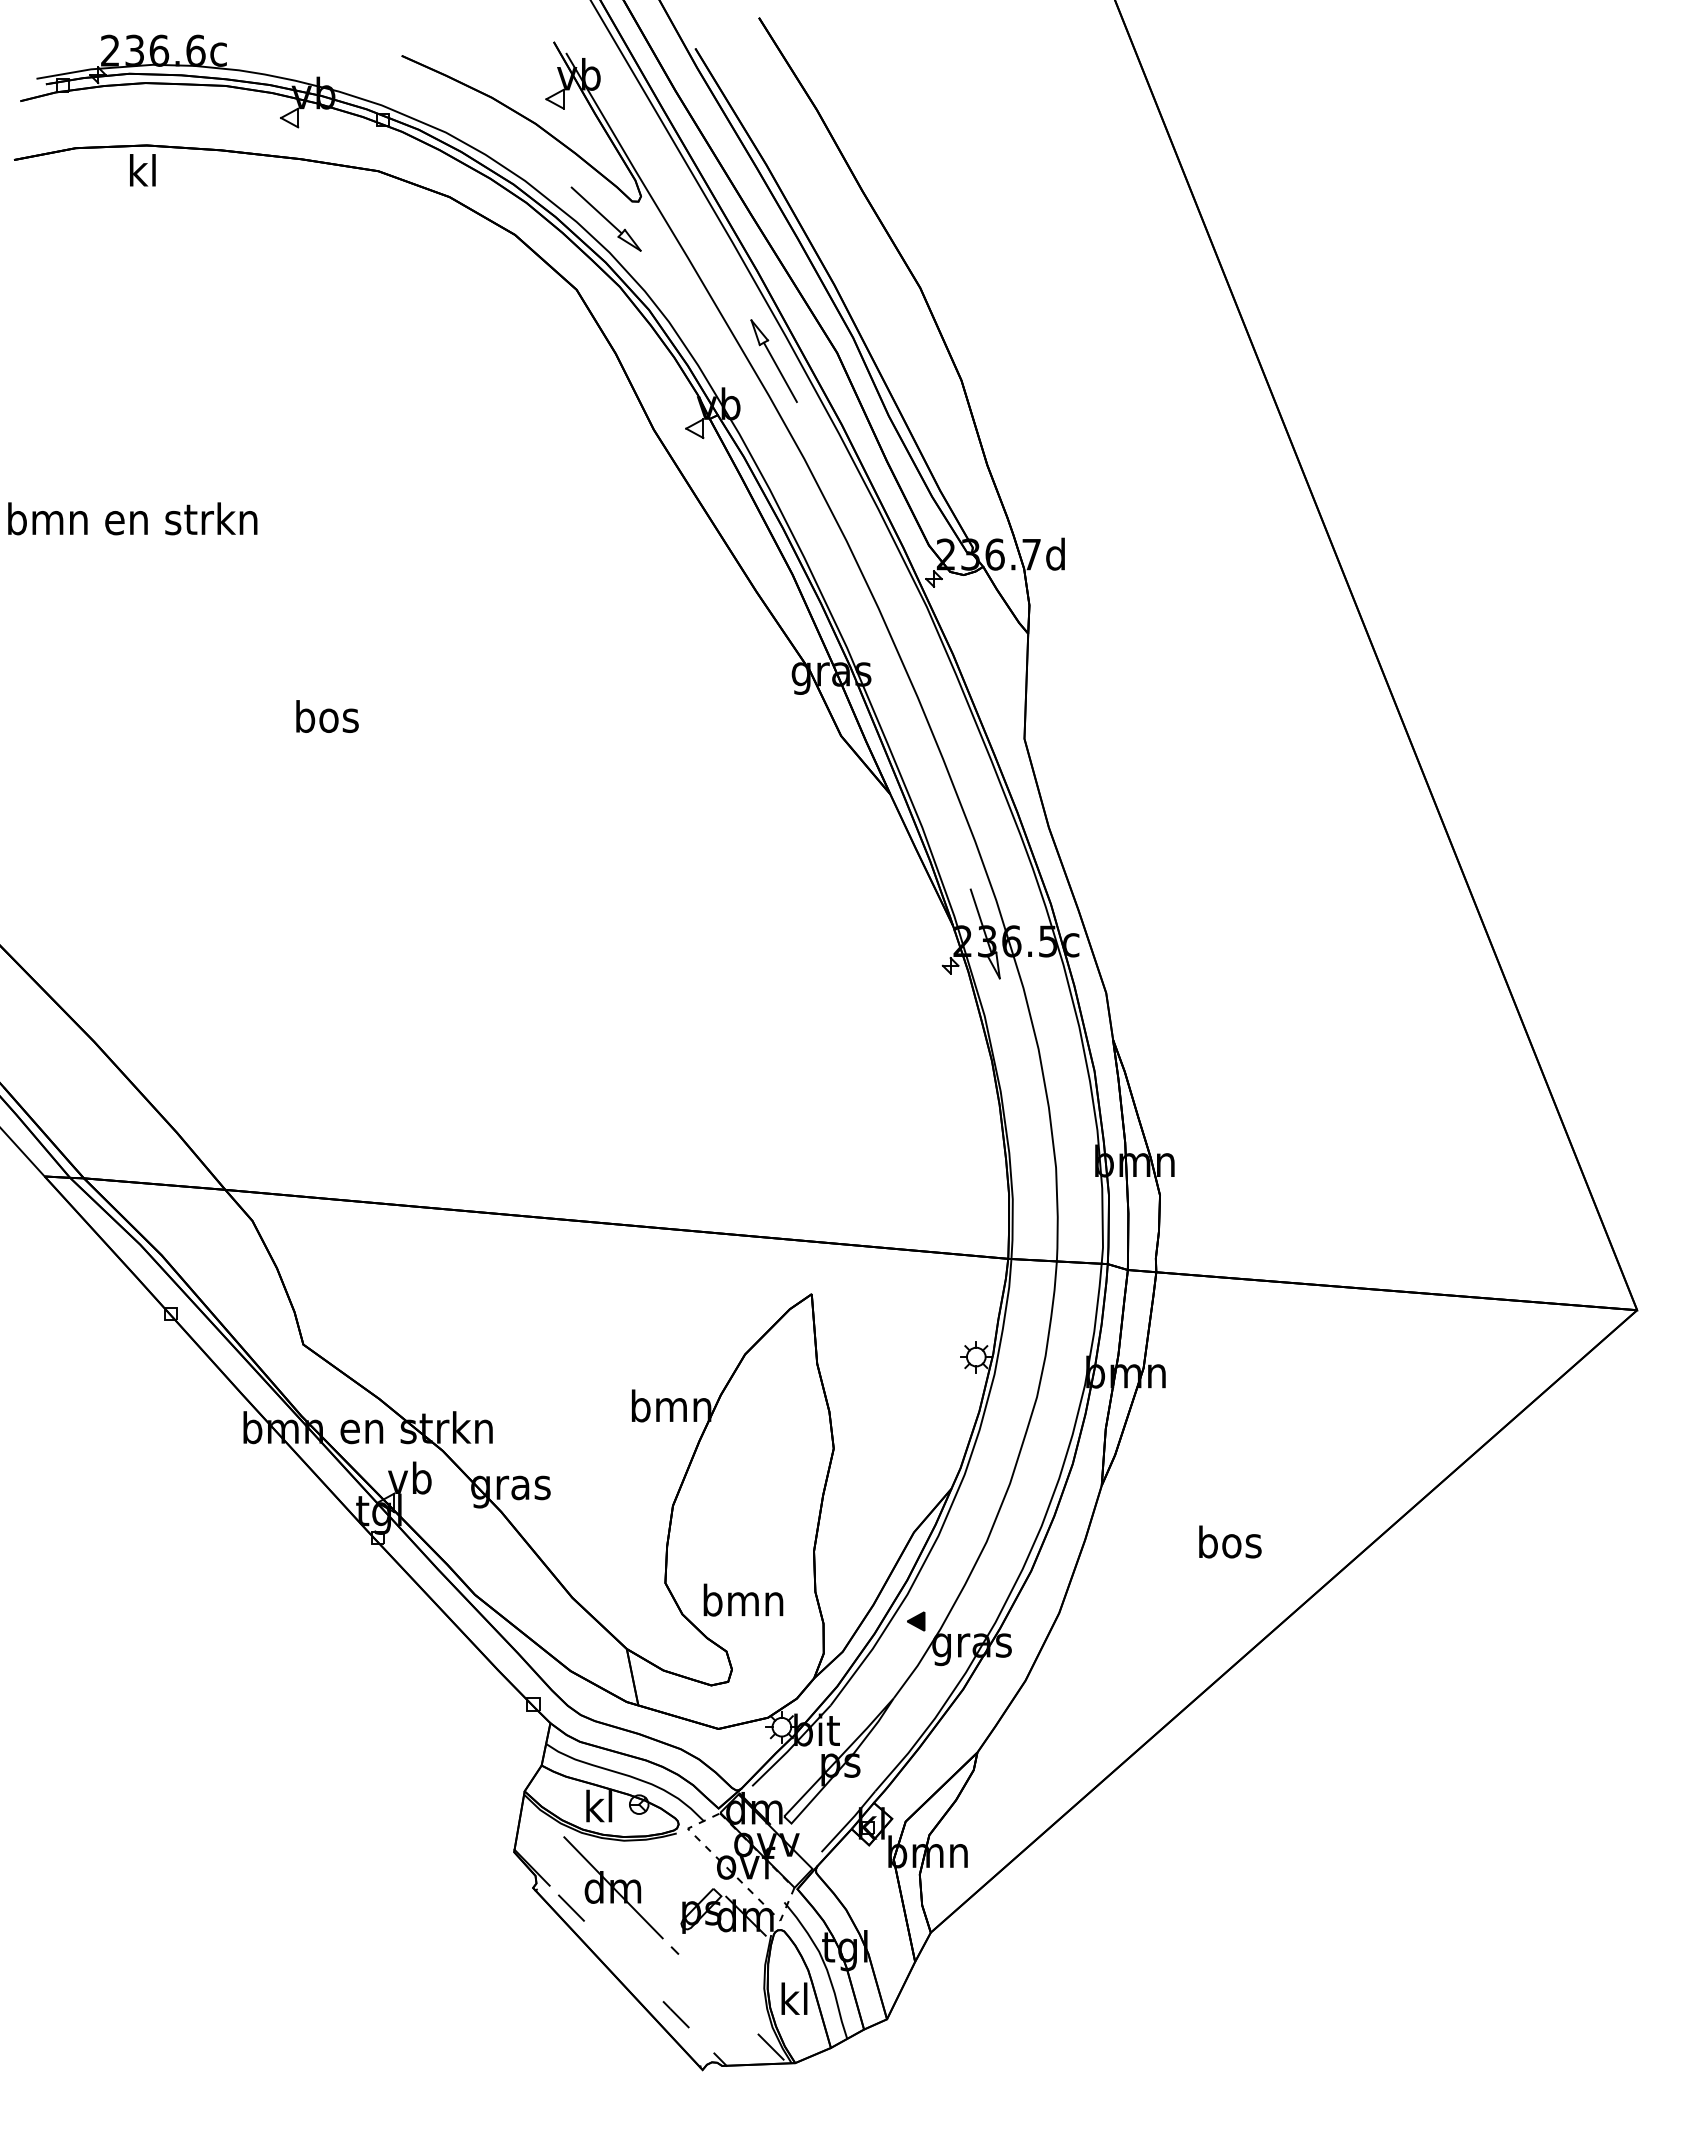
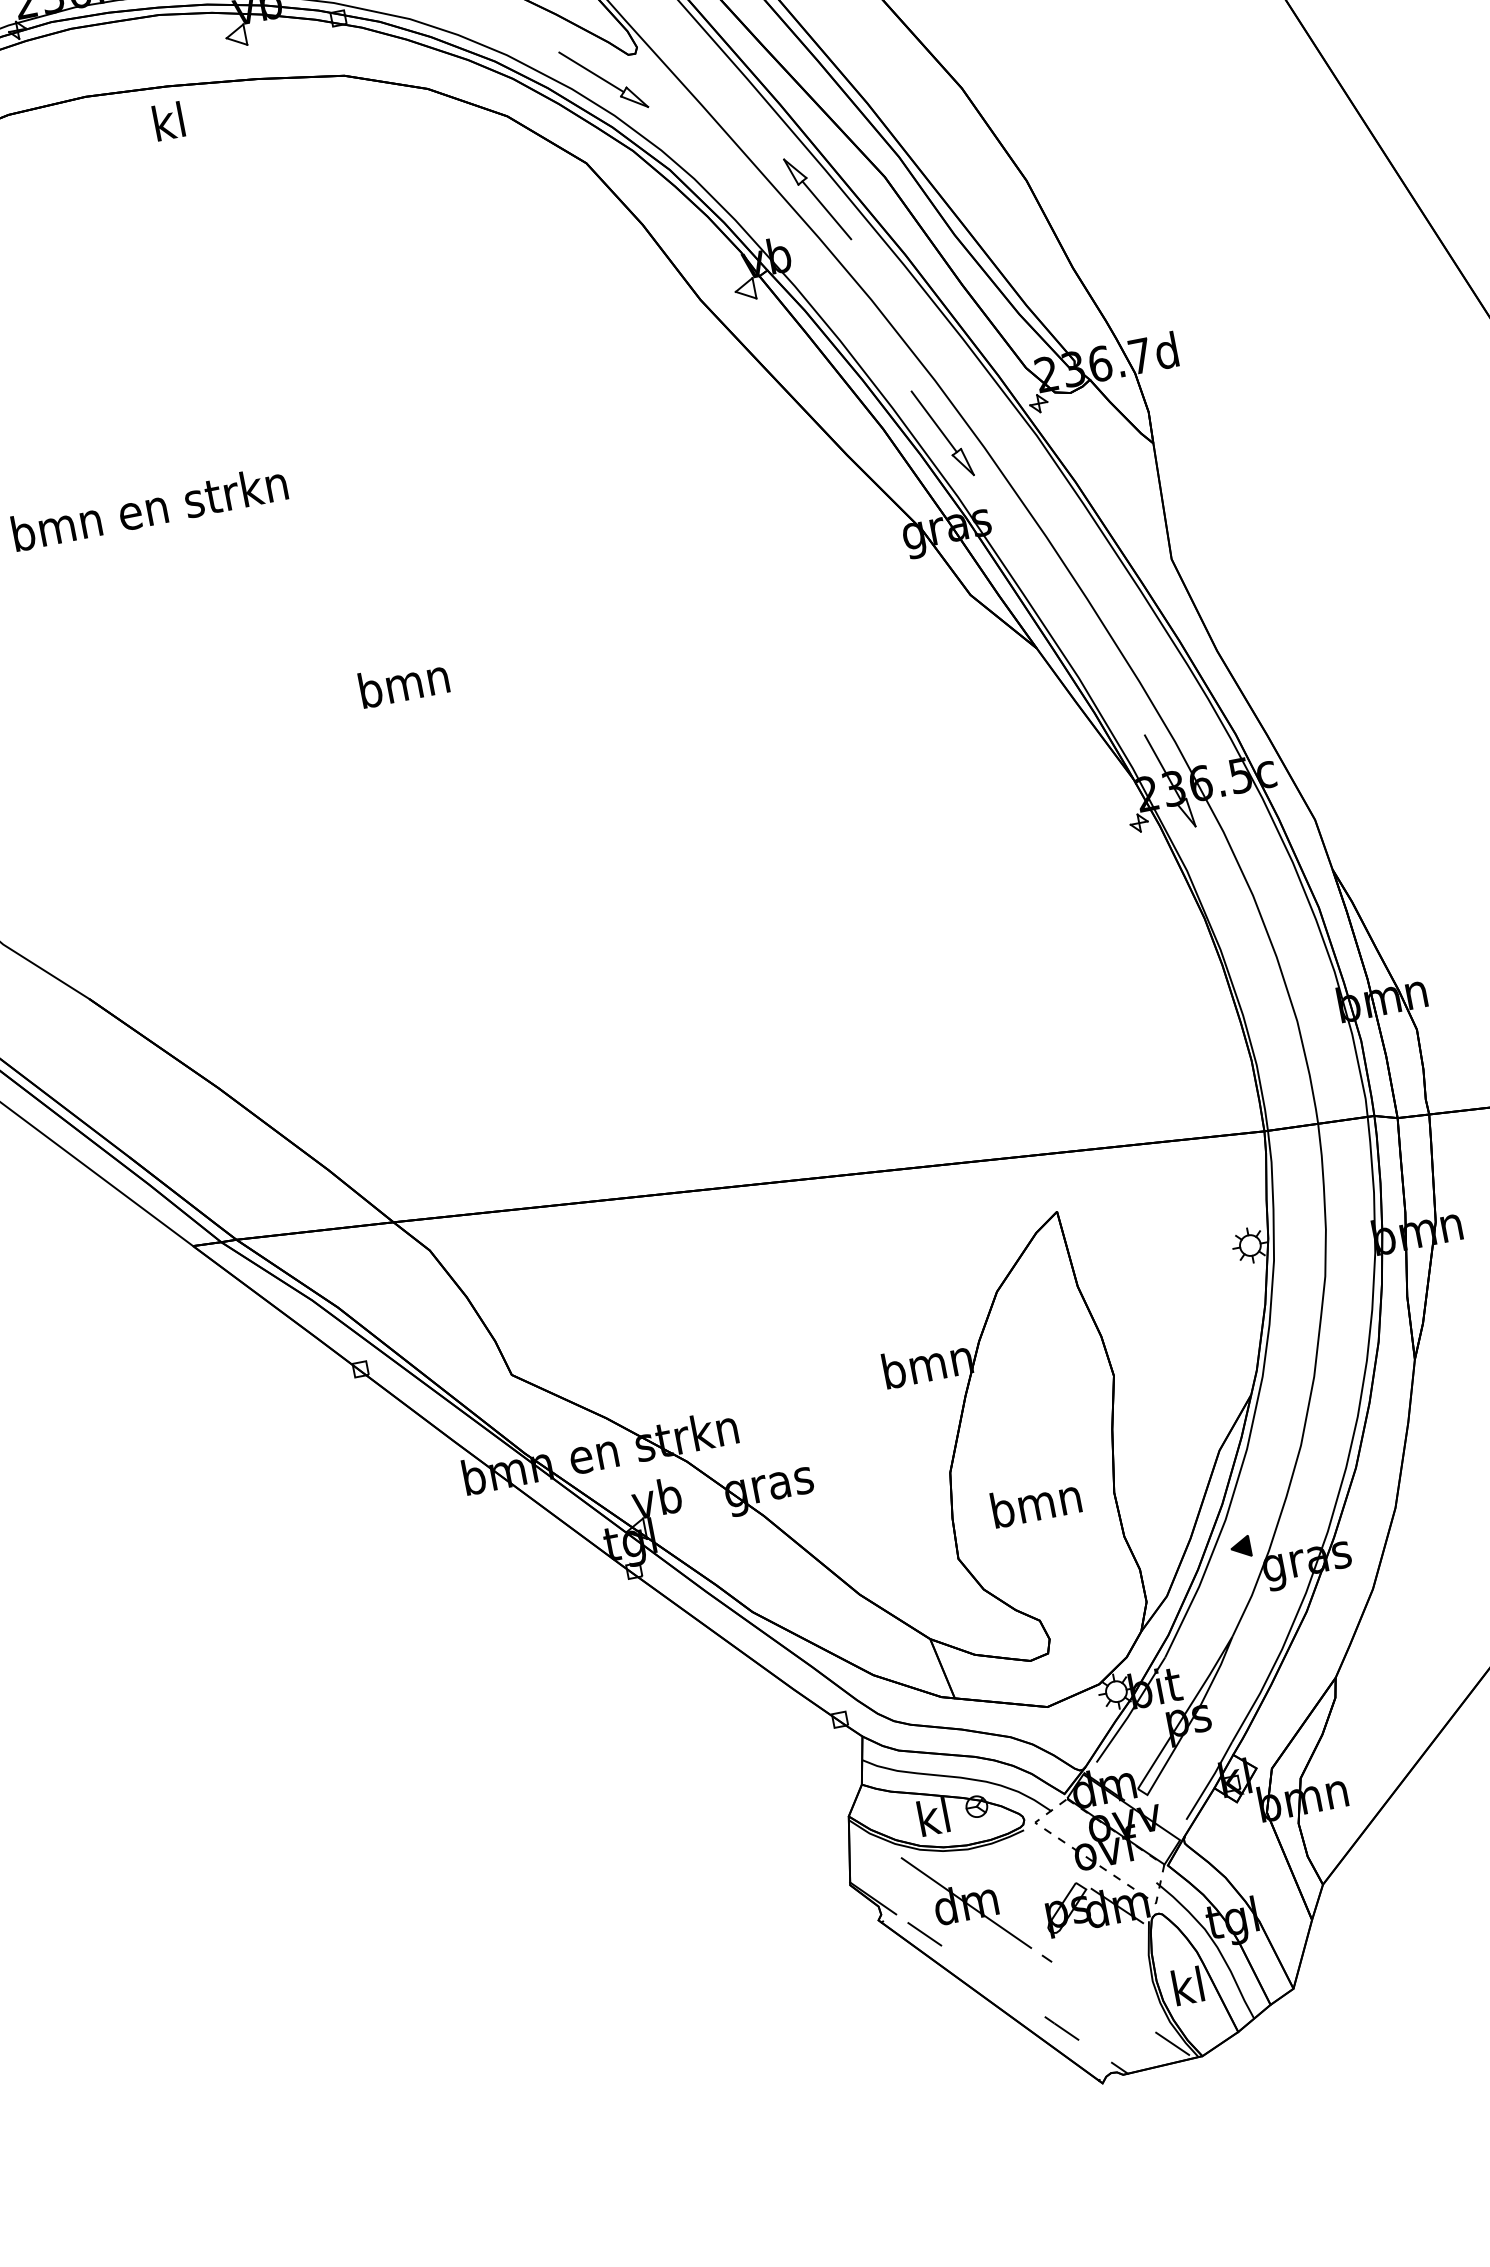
text: (142, 170) -> (168, 121), moved
part: (844, 588) -> (942, 433), added
text: (326, 716) -> (403, 683), bos -> bmn
text: (743, 1599) -> (1036, 1502), moved

